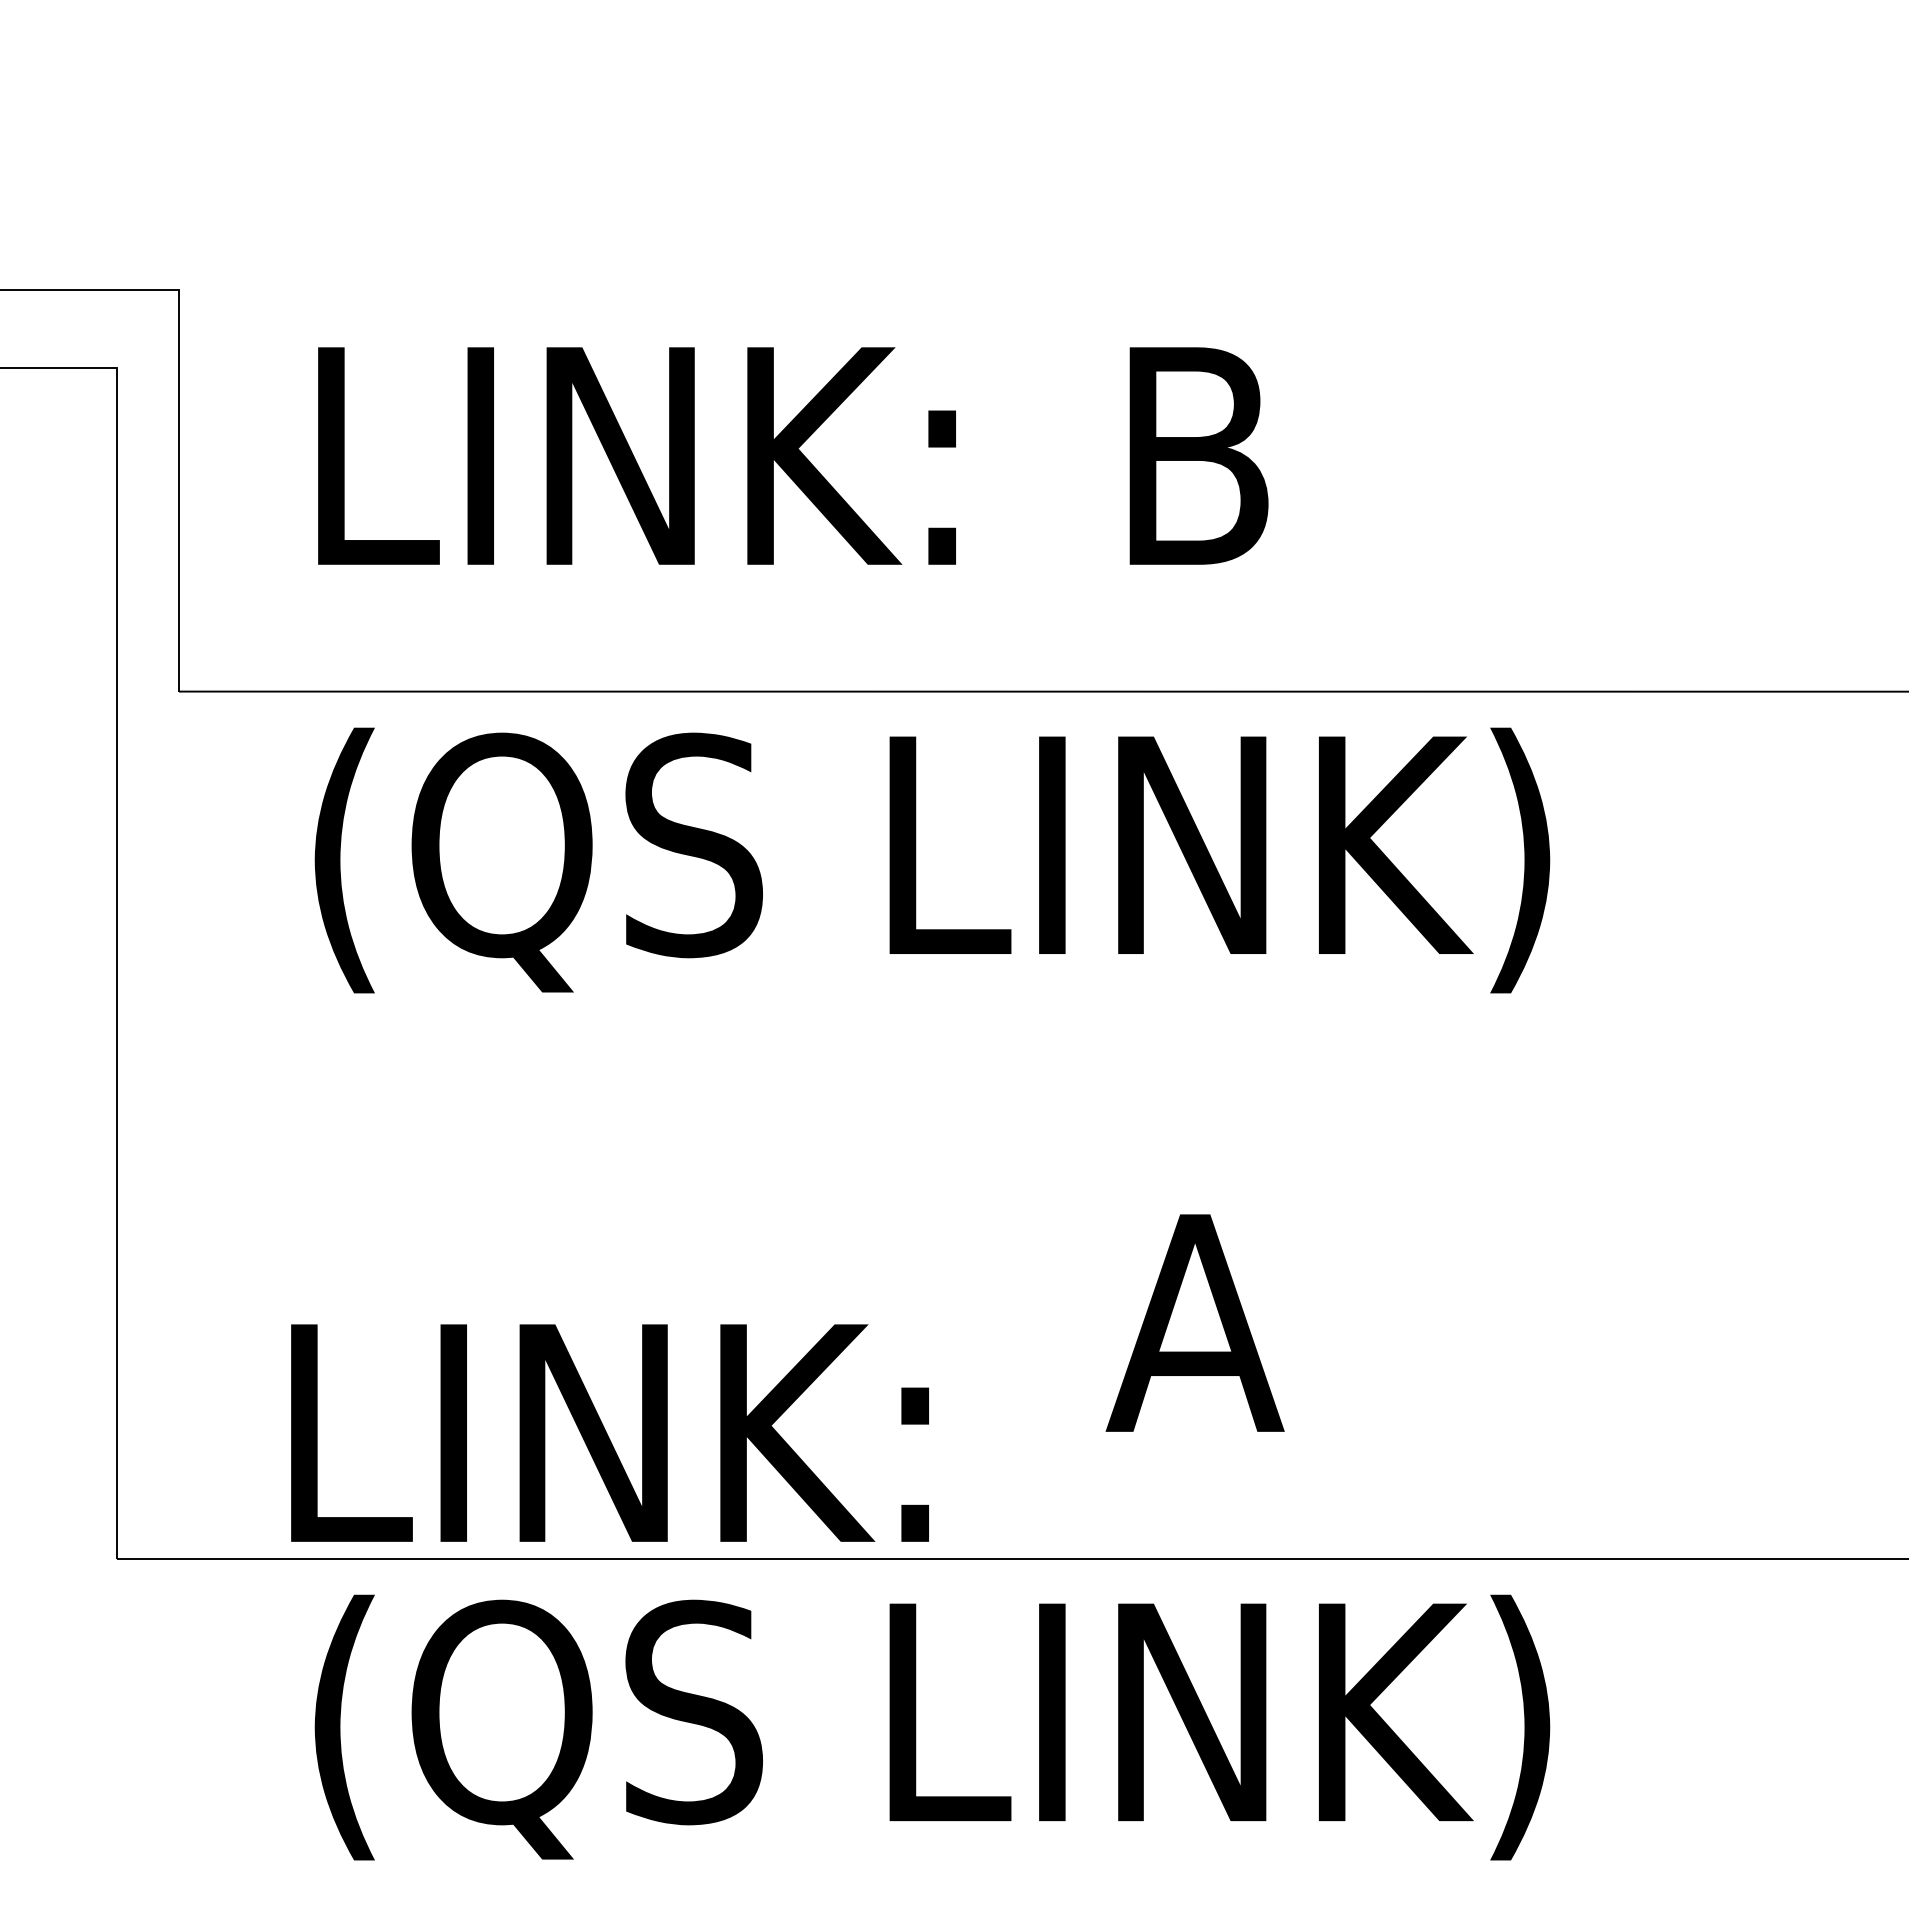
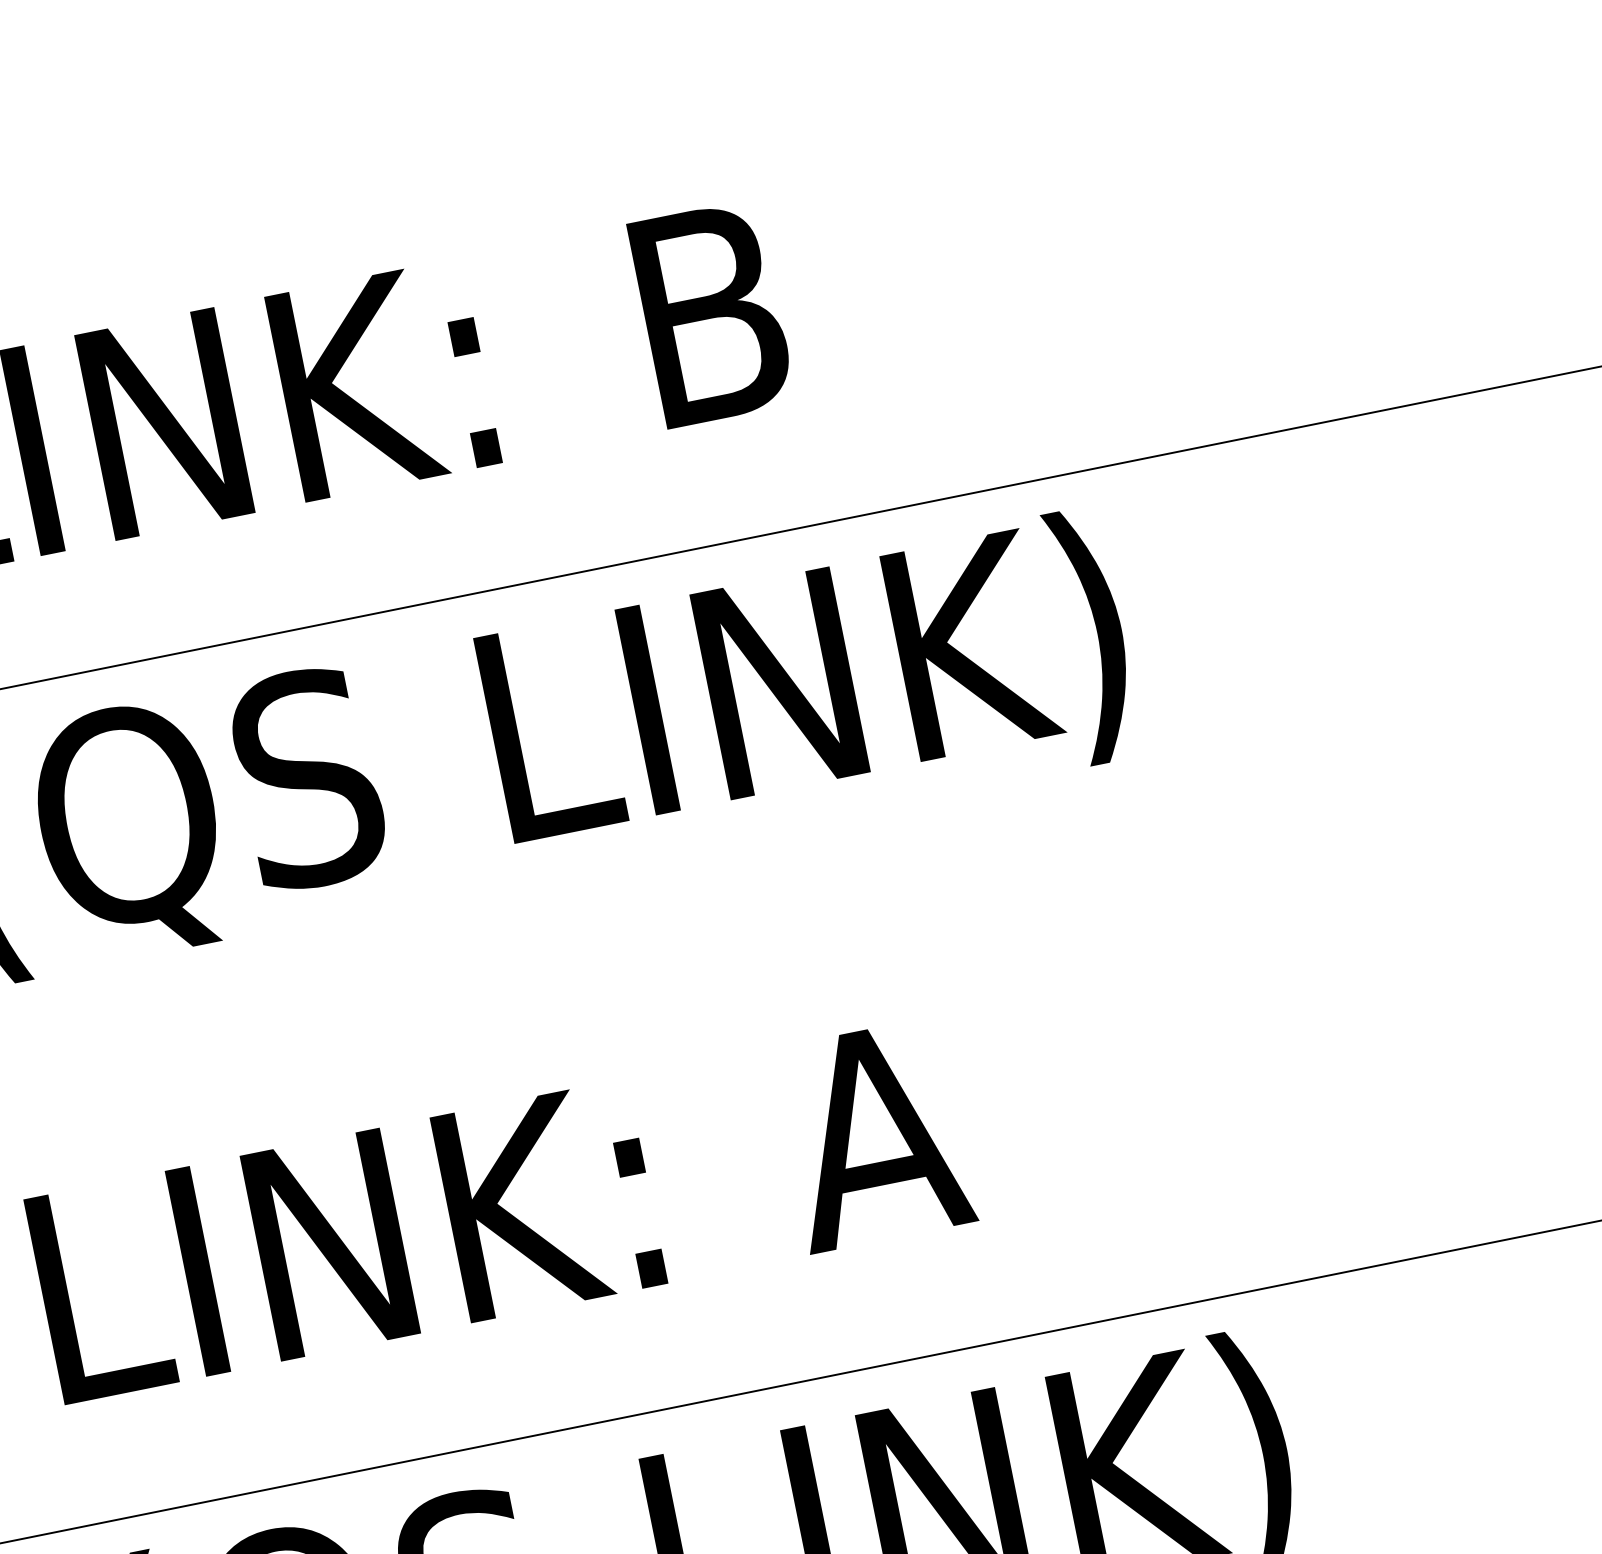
text: (609, 1432) -> (345, 1241), moved

